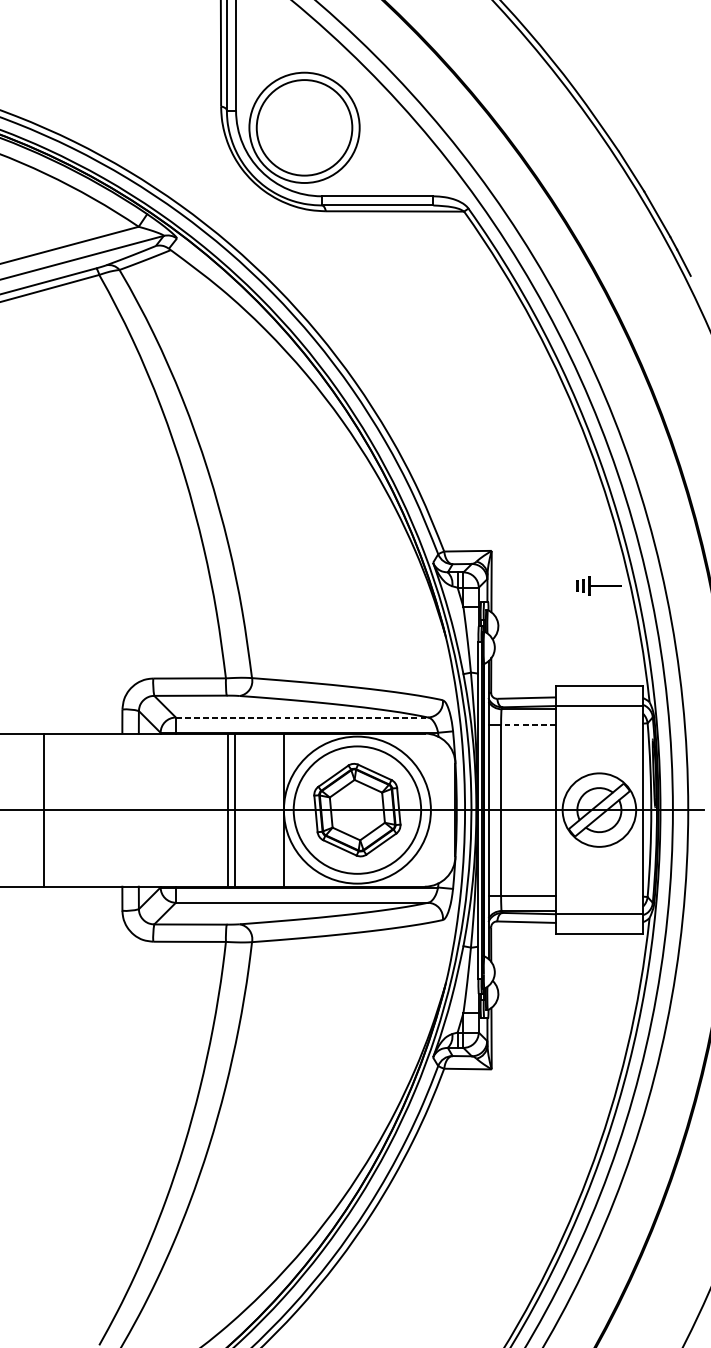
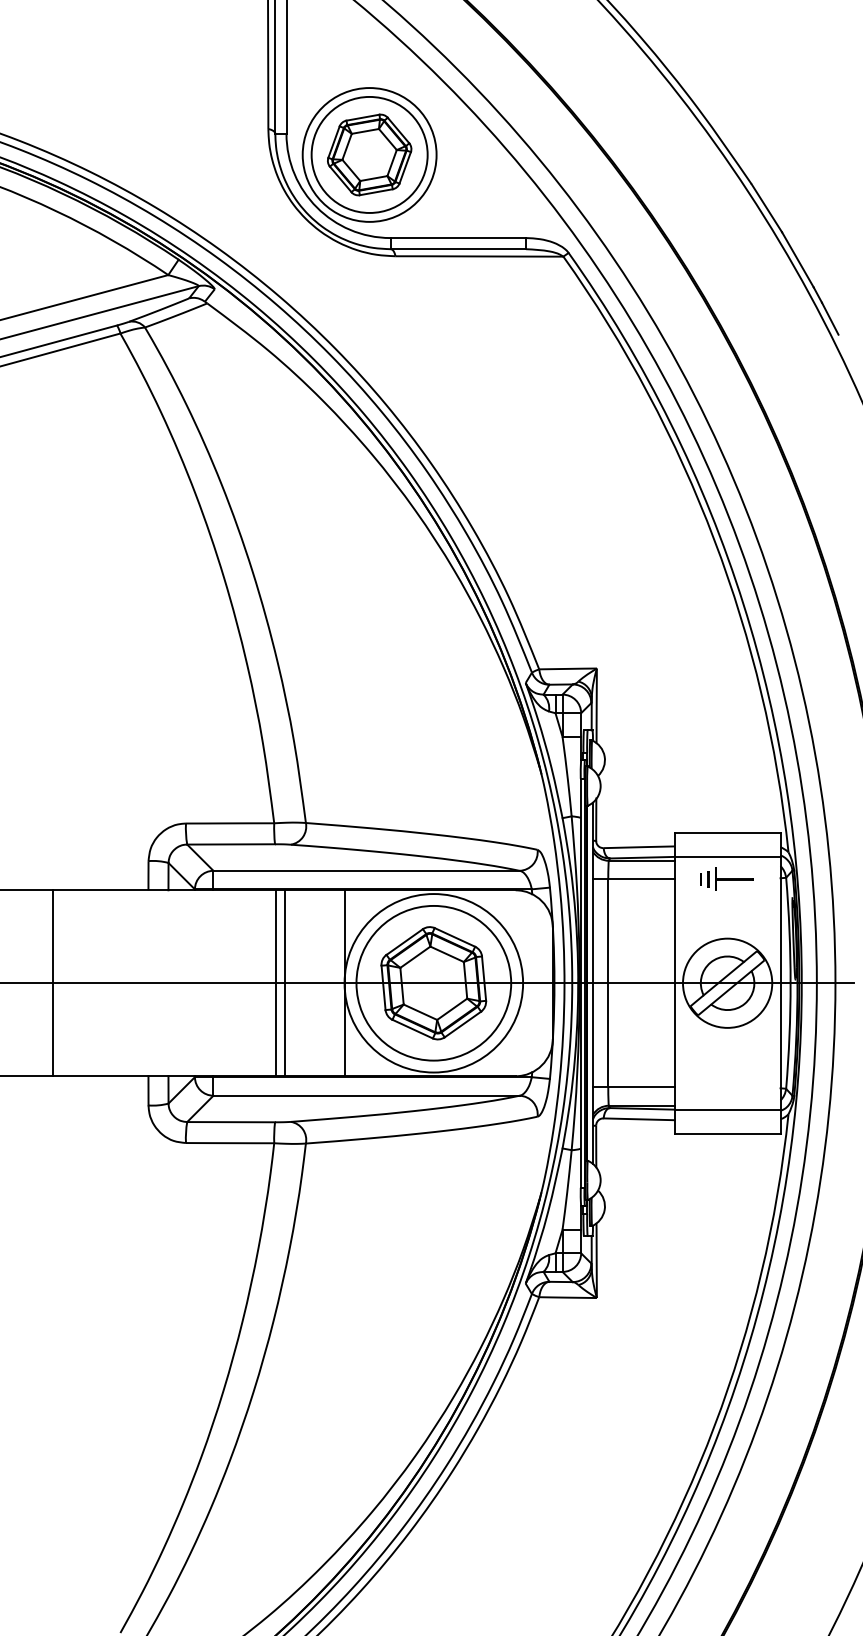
part: (304, 127) -> (369, 154), added
part: (598, 585) -> (726, 878), moved
line: (302, 717) -> (367, 870), dashed -> solid
line: (527, 724) -> (640, 879), dashed -> solid

